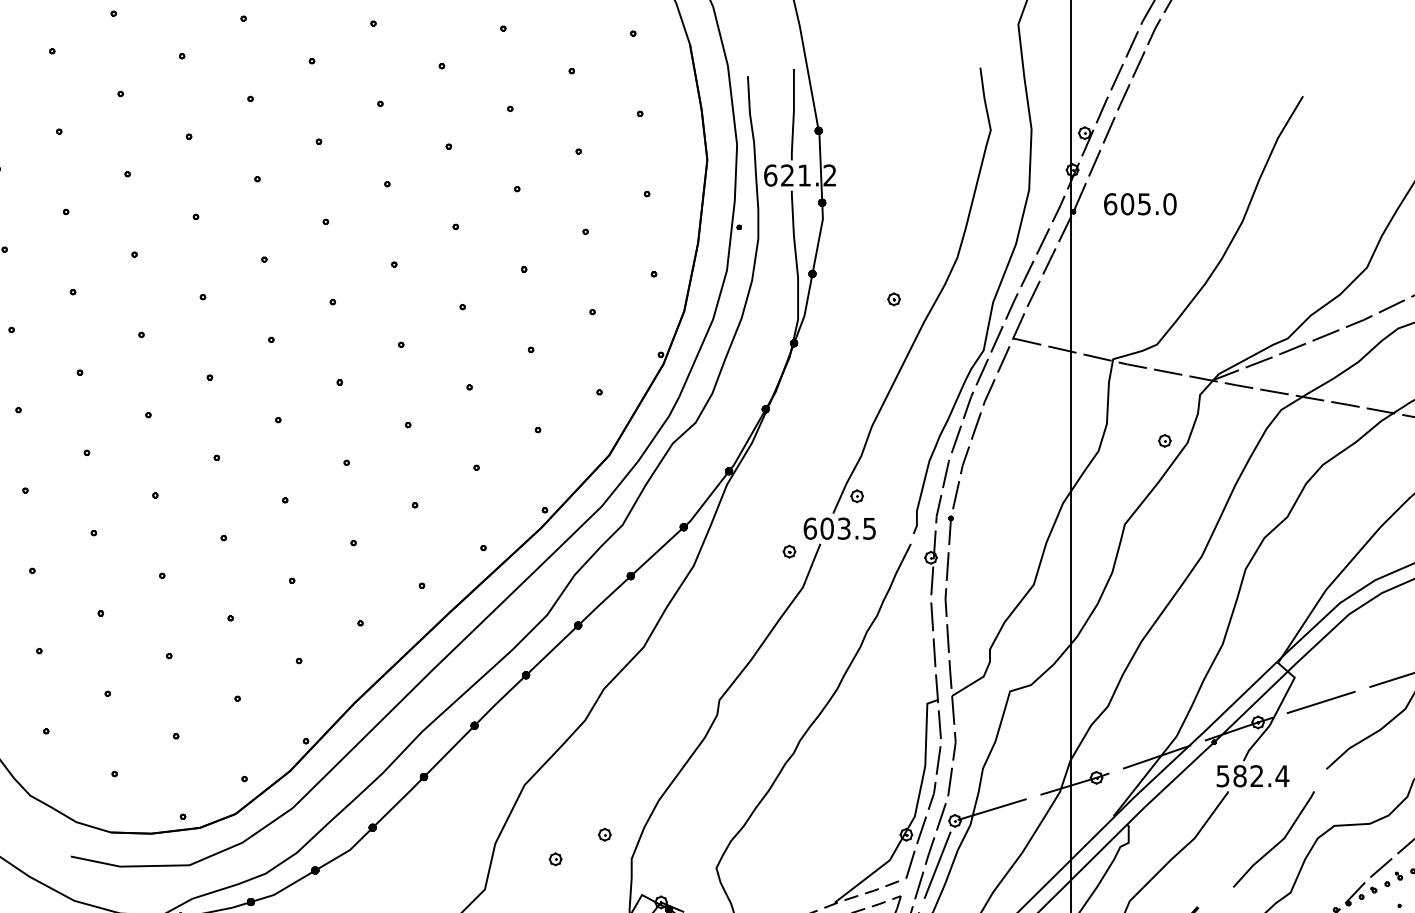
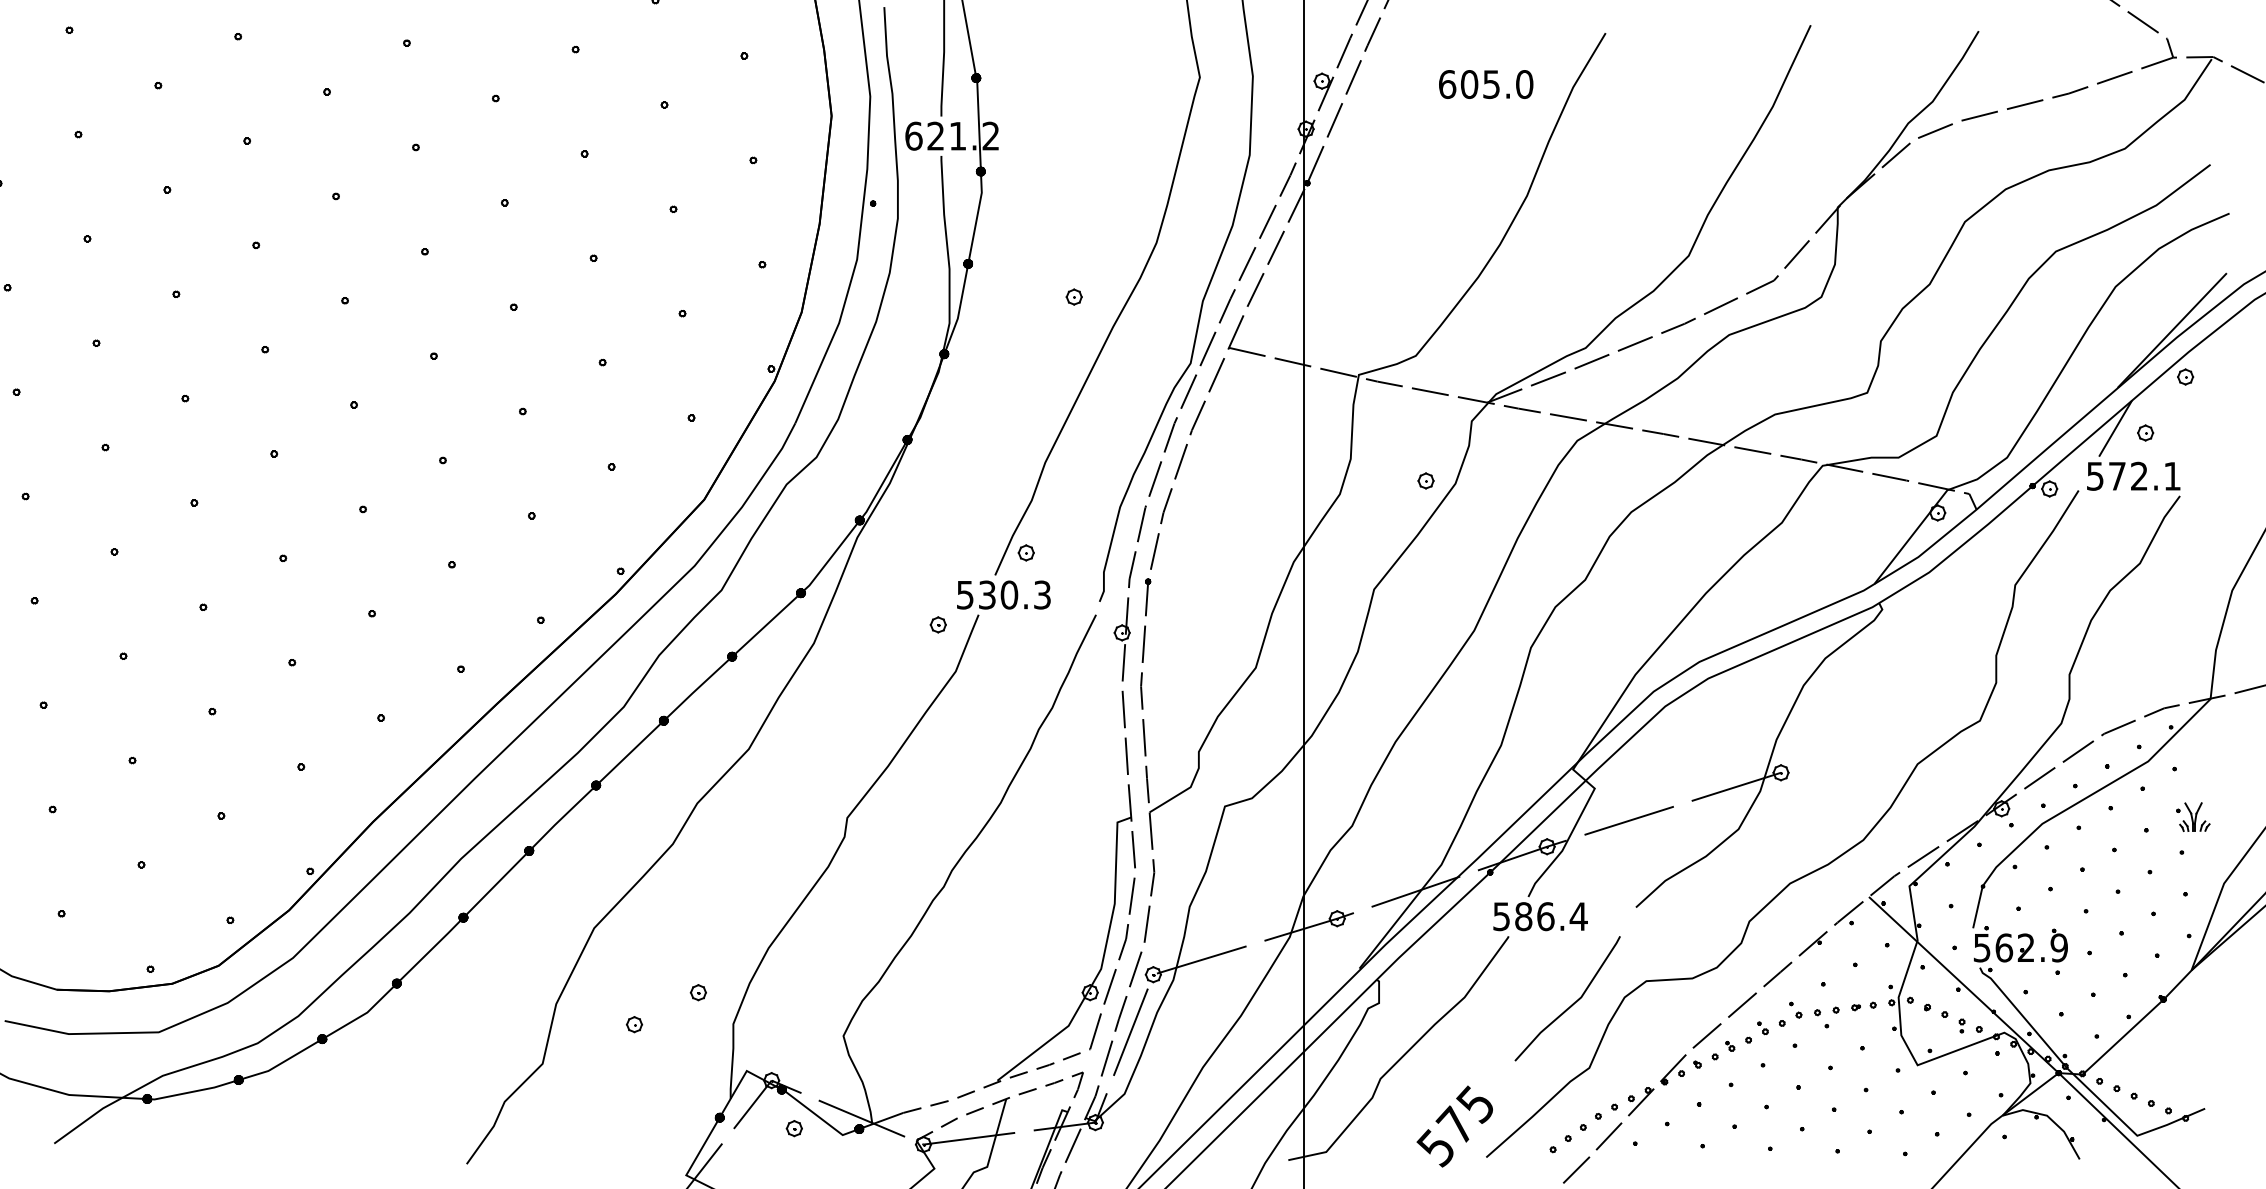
text: (1140, 204) -> (1486, 84), moved
text: (839, 528) -> (1003, 594), 603.5 -> 530.3
text: (1256, 776) -> (1545, 916), 582.4 -> 586.4

